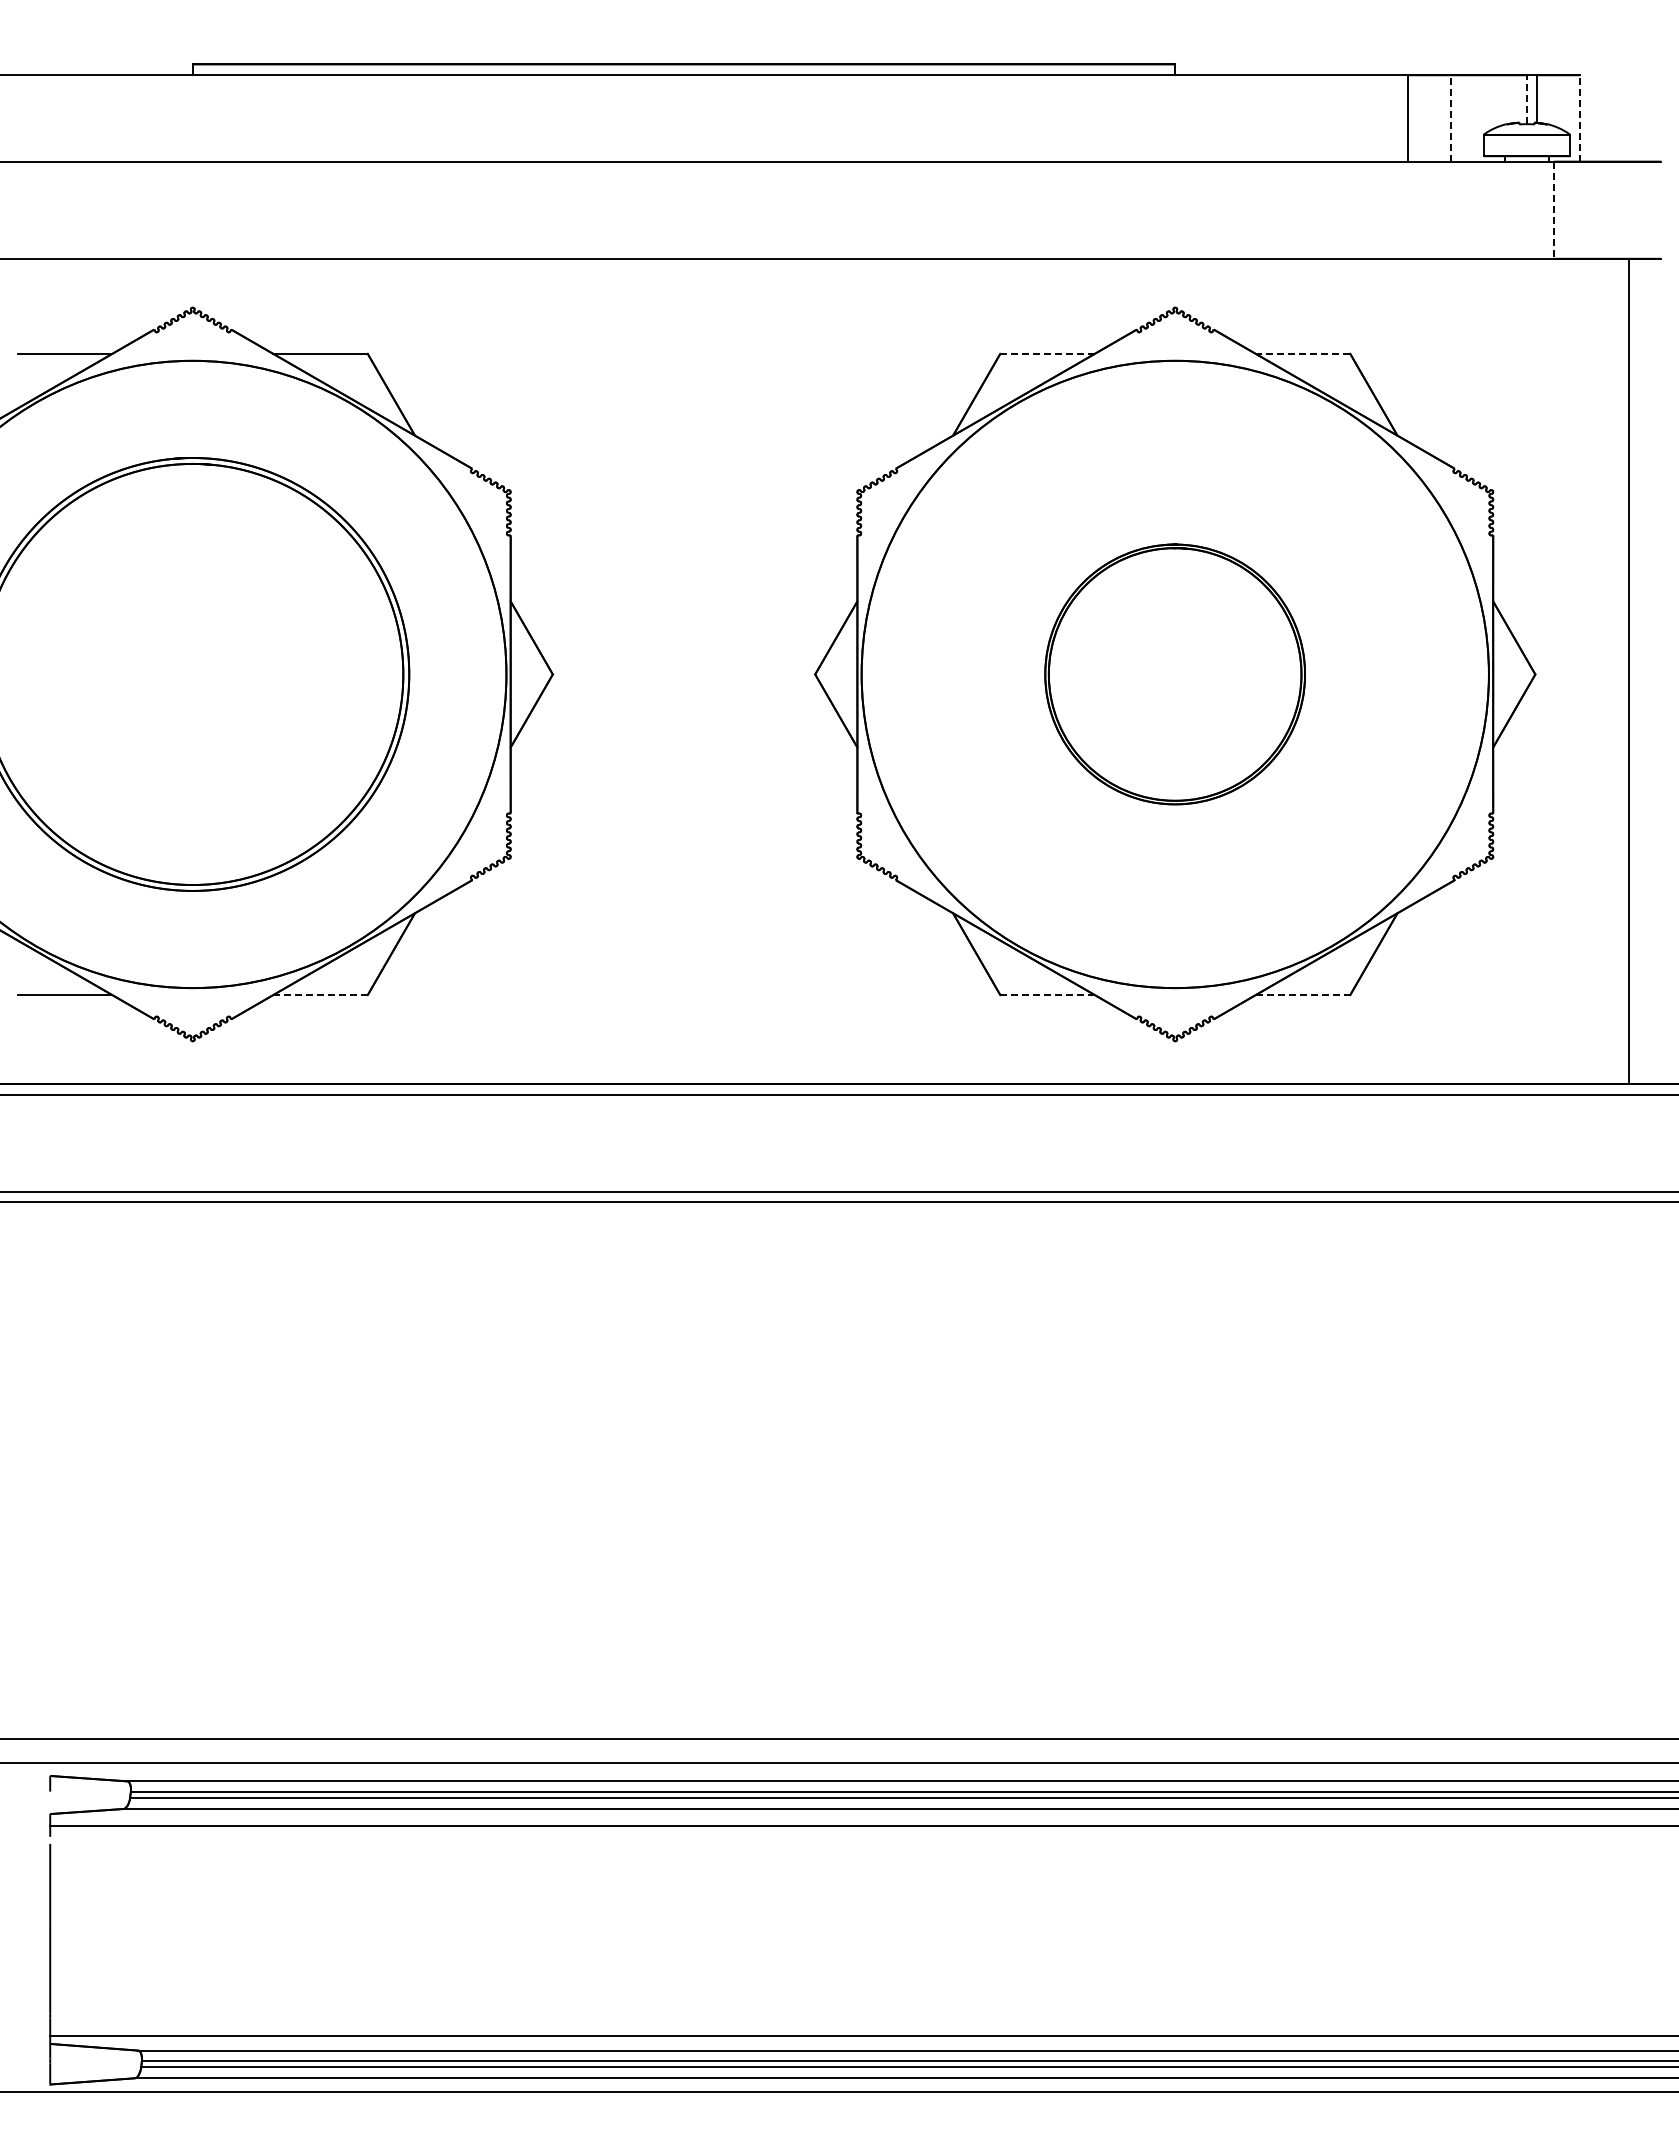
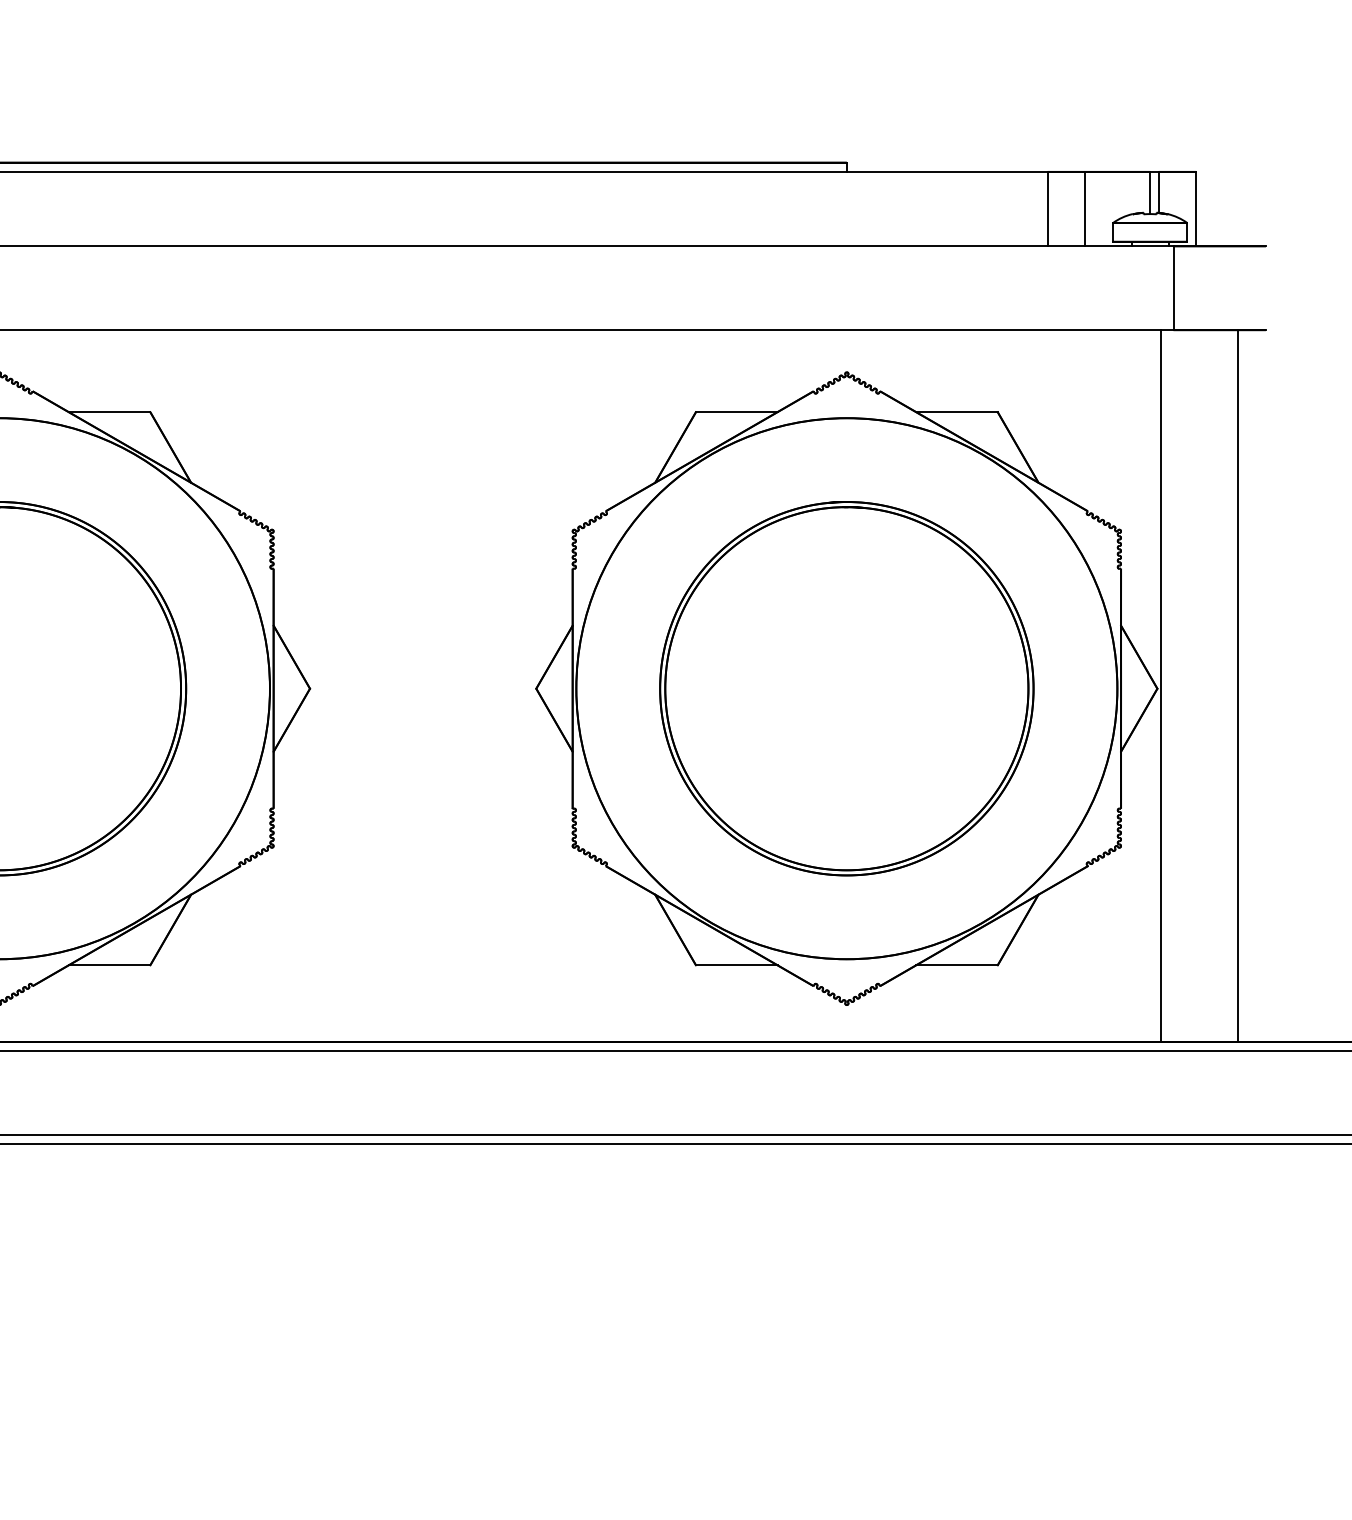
line: (1526, 99) -> (1149, 192), dashed -> solid
line: (1451, 117) -> (1085, 208), dashed -> solid
line: (1580, 117) -> (1196, 208), dashed -> solid
line: (1554, 210) -> (1173, 288), dashed -> solid
line: (1047, 353) -> (736, 411), dashed -> solid
line: (1302, 353) -> (956, 411), dashed -> solid
line: (1539, 671) -> (1160, 686), added
part: (1174, 674) -> (846, 688), size x1.67
line: (320, 995) -> (109, 965), dashed -> solid
line: (1048, 995) -> (737, 965), dashed -> solid
line: (1303, 995) -> (957, 965), dashed -> solid

